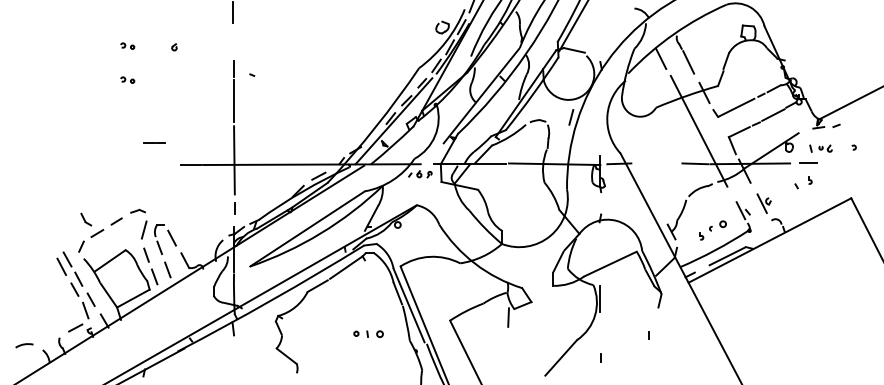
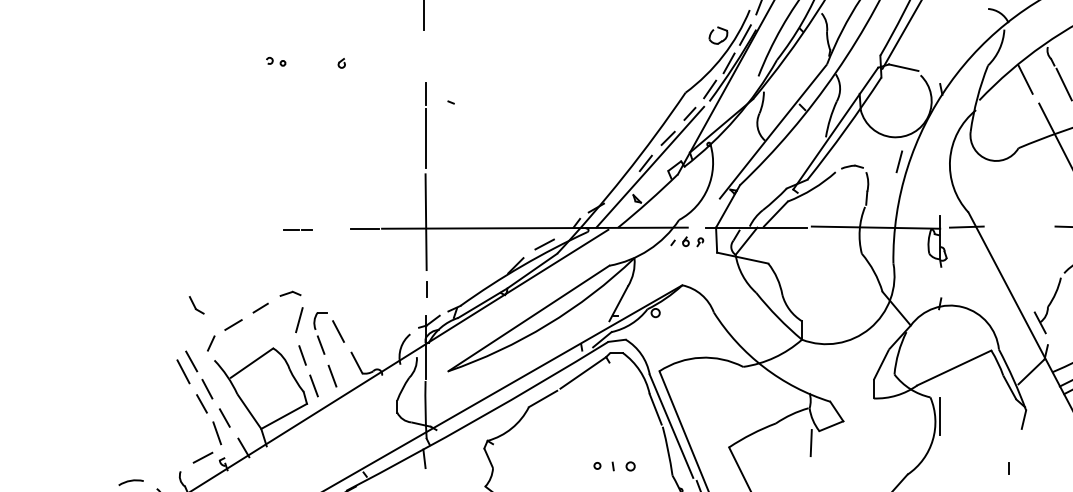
part: (127, 79) -> (275, 108), removed
line: (154, 142) -> (298, 229), moved
part: (86, 219) -> (197, 305), moved

